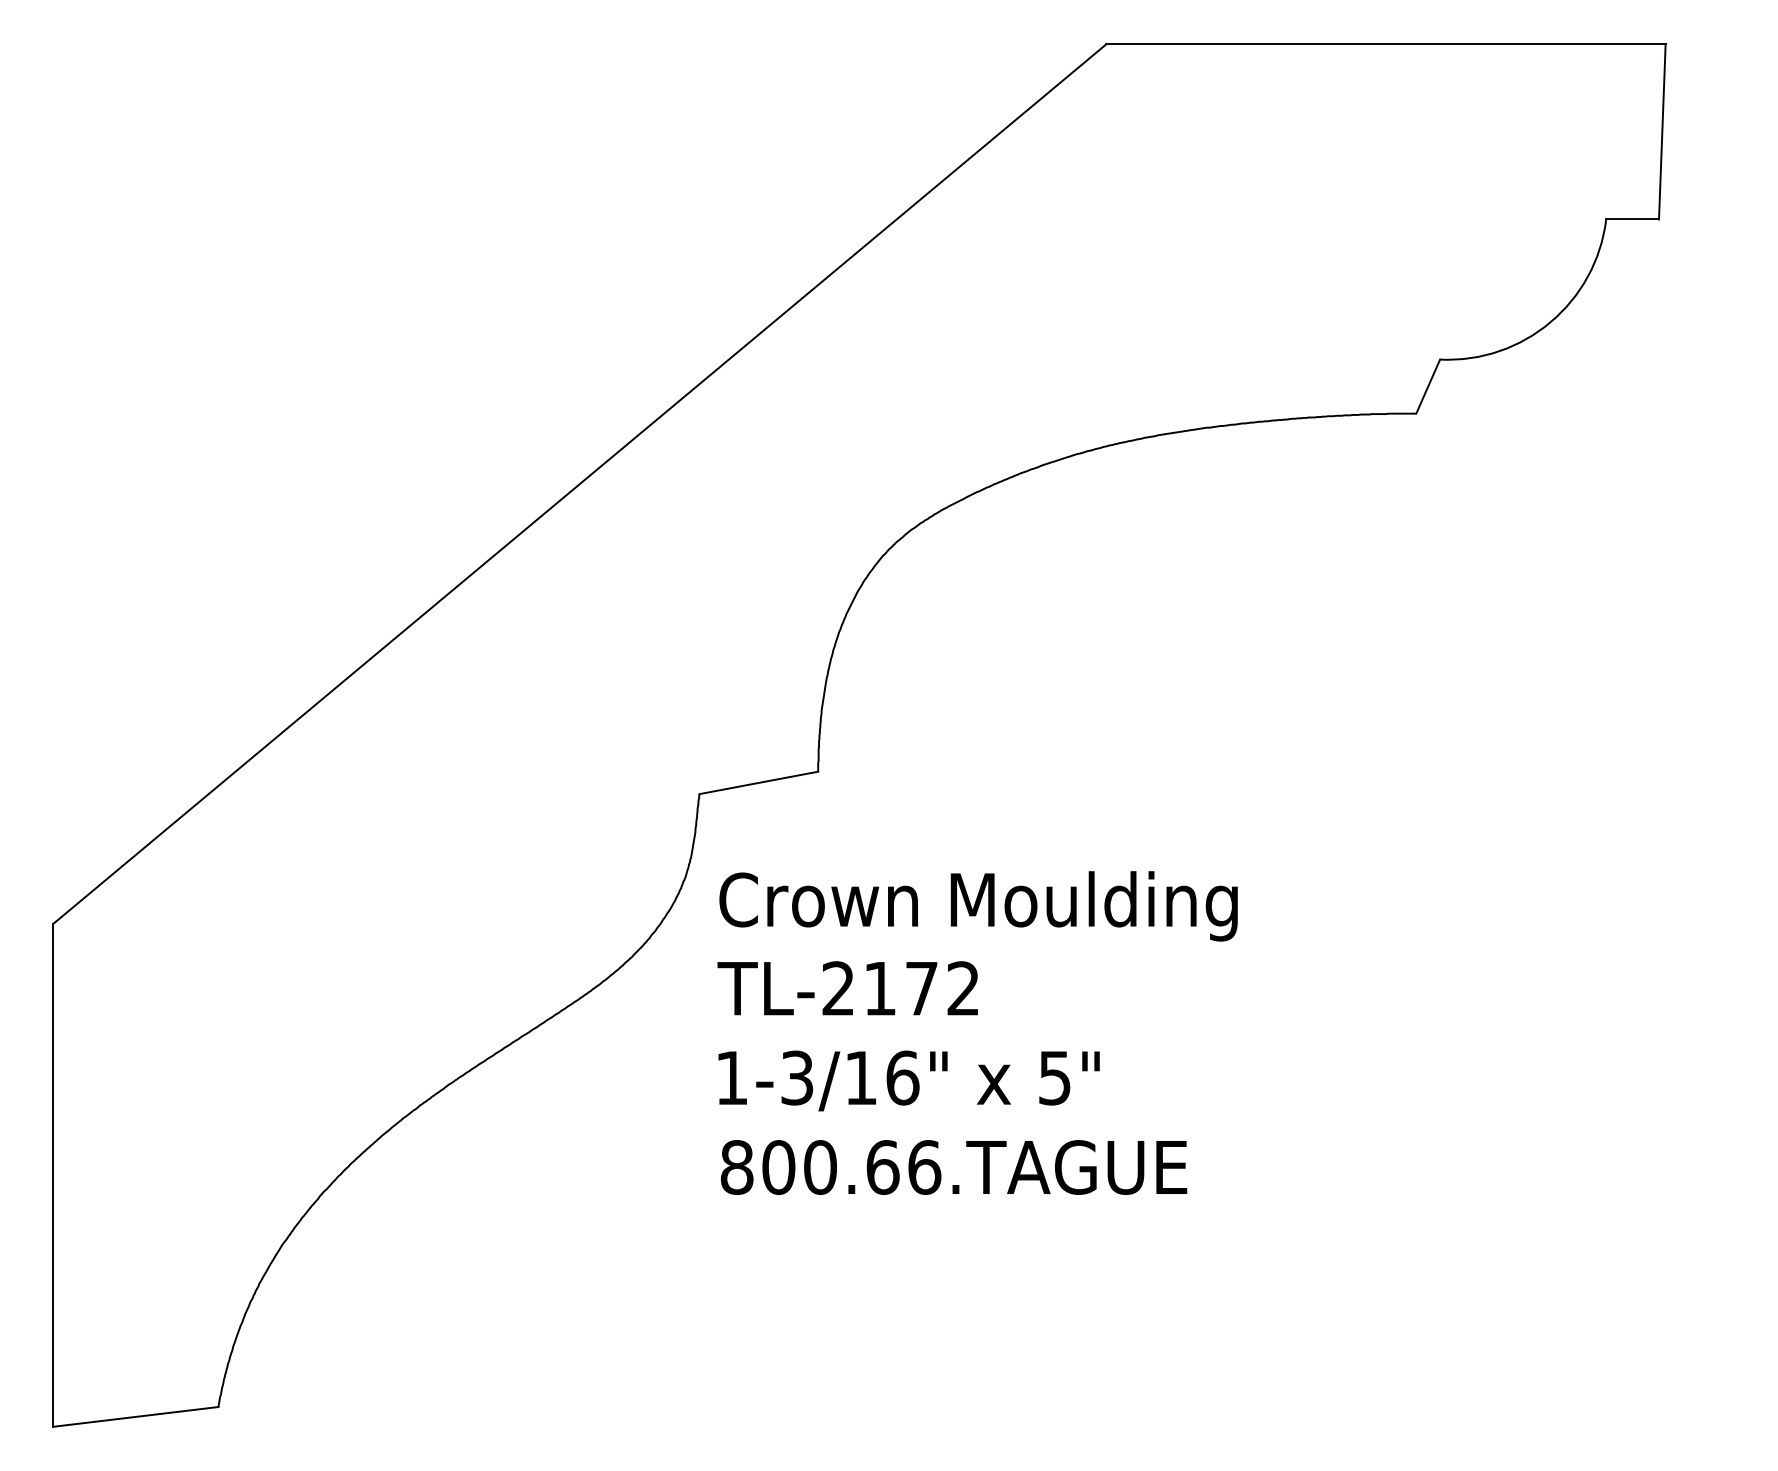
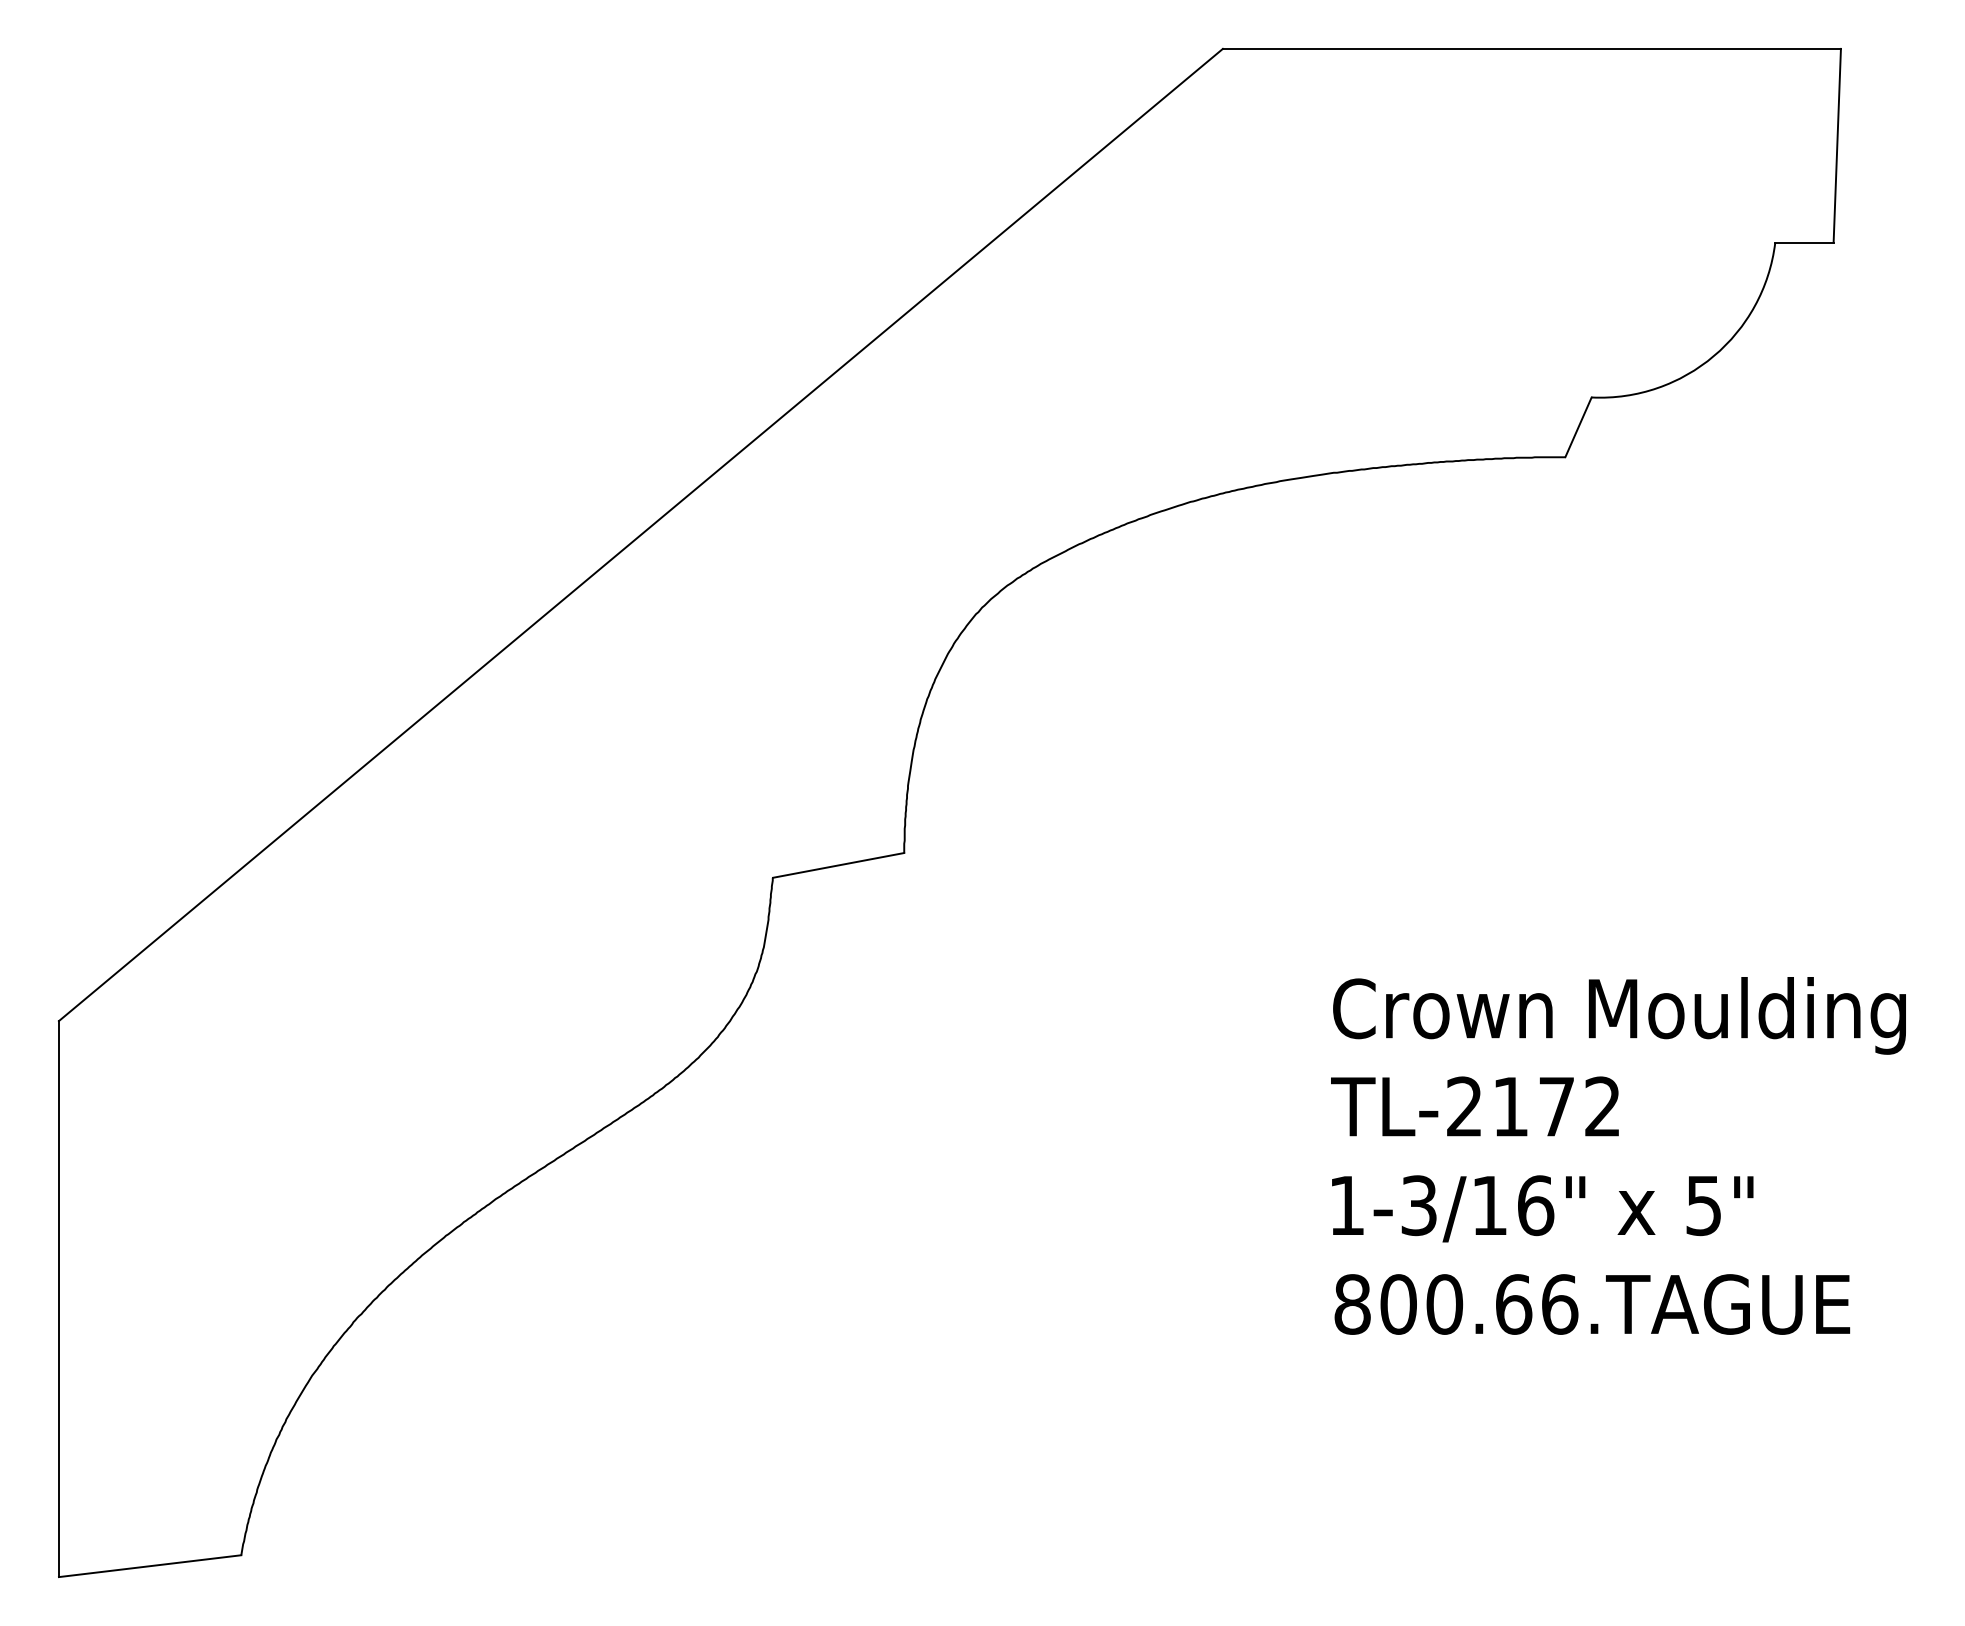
text: (977, 1032) -> (1618, 1155), moved

